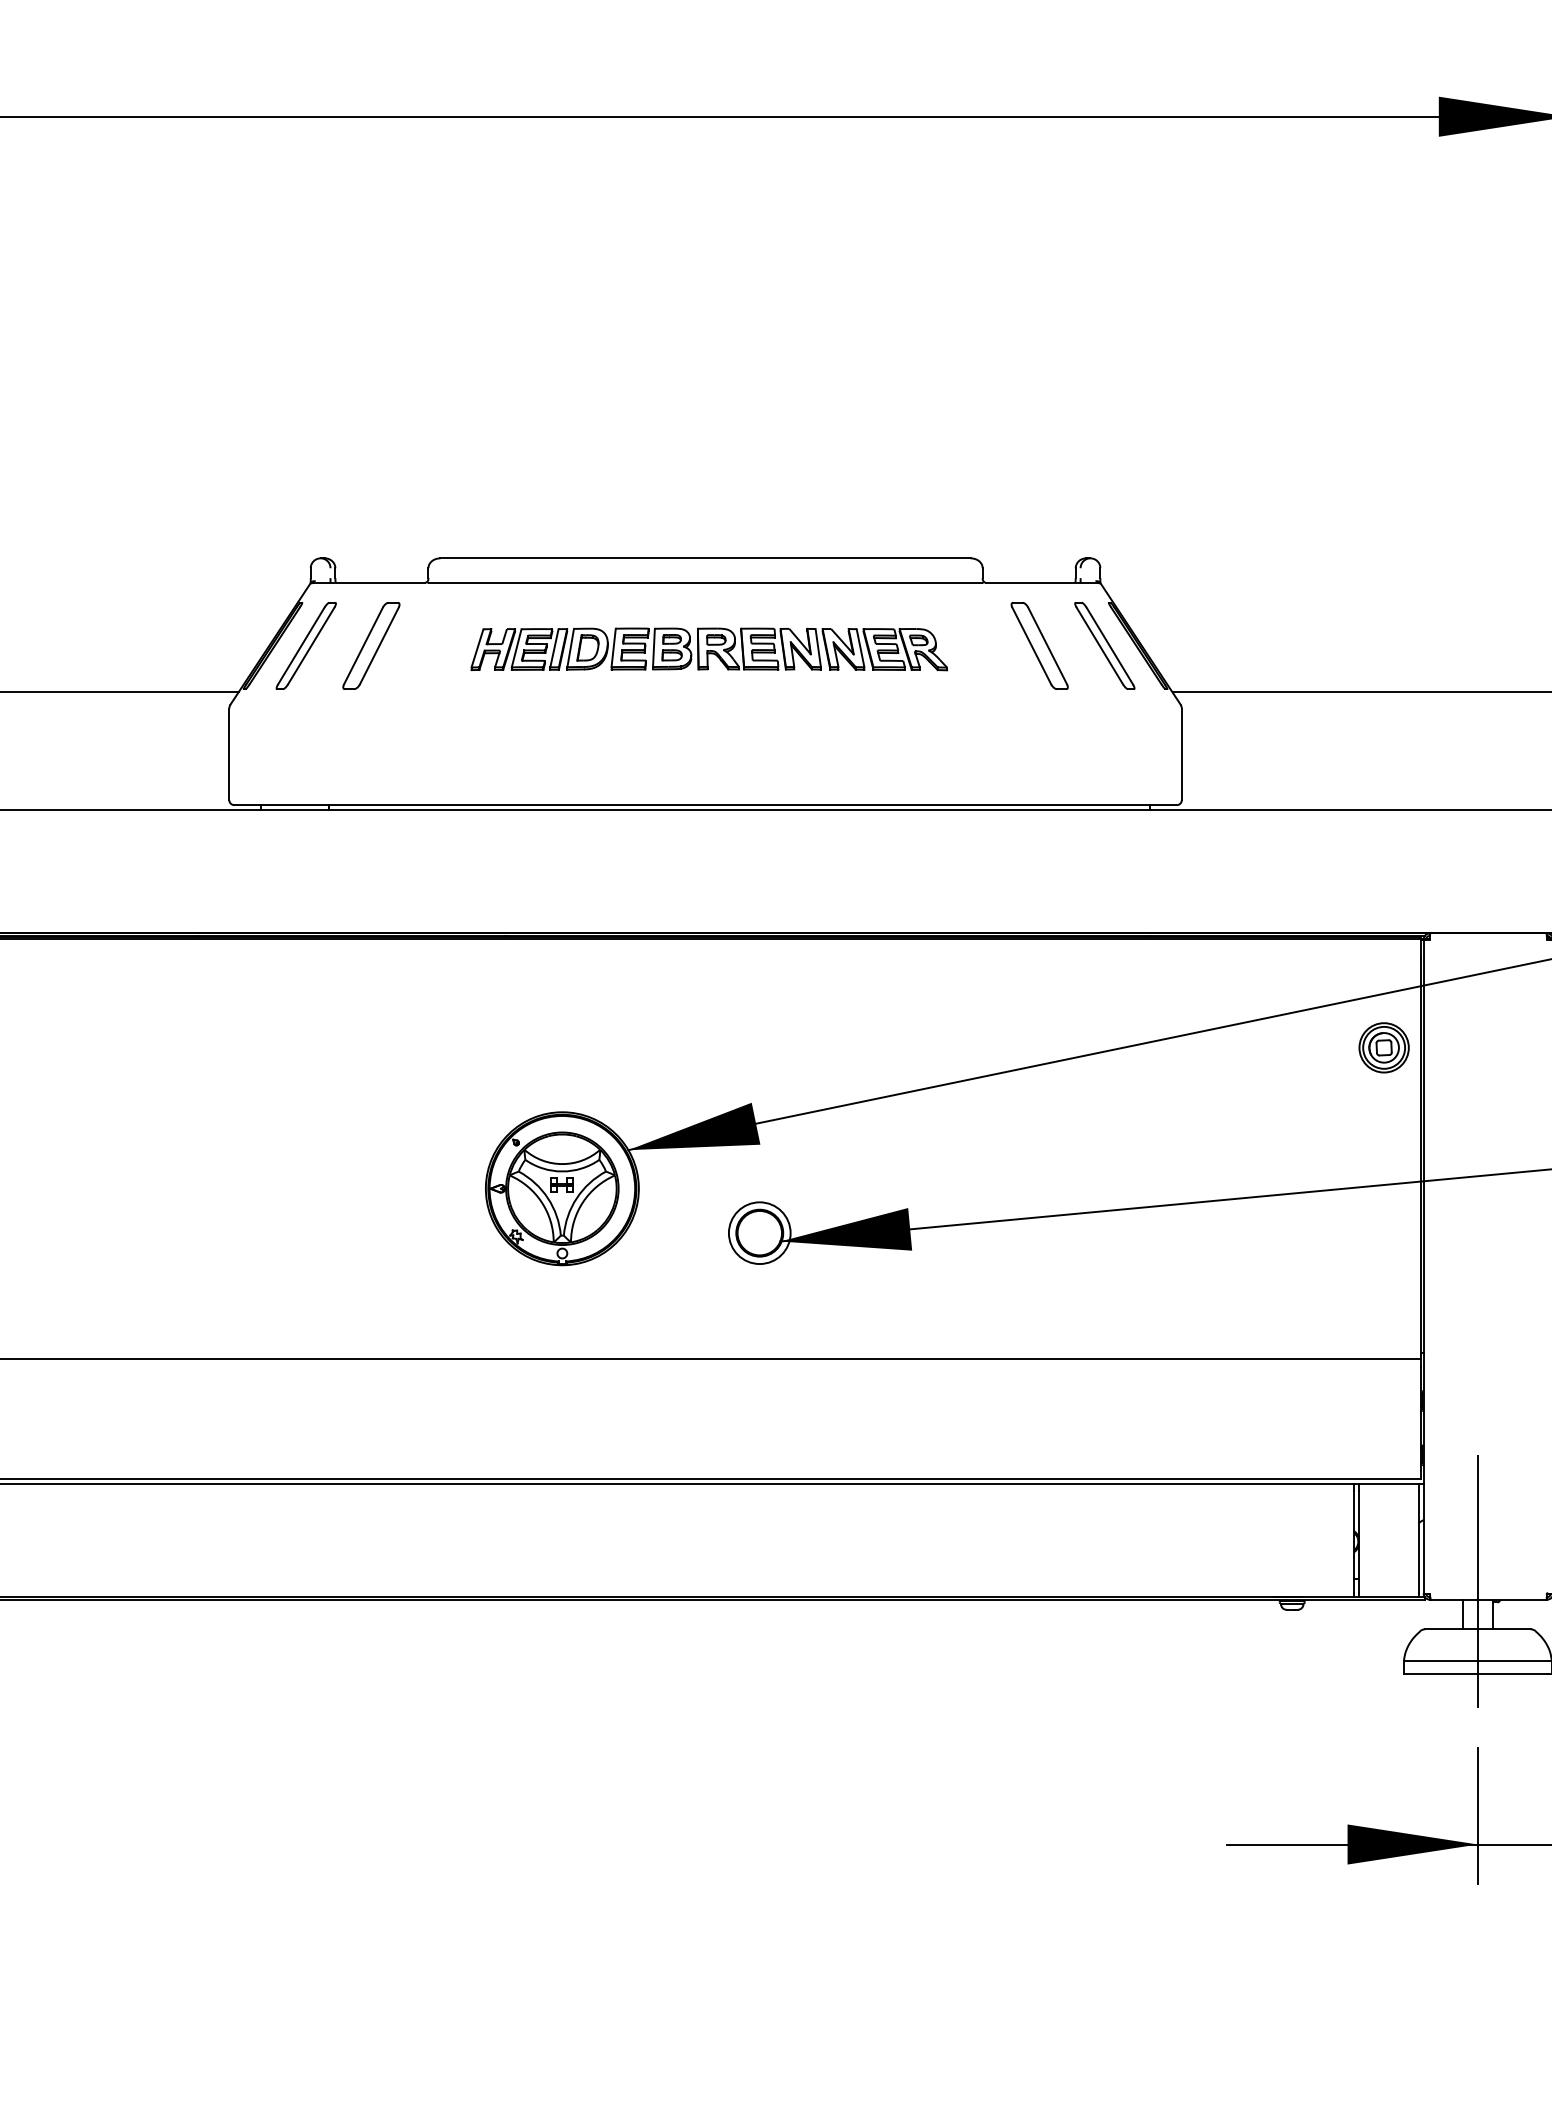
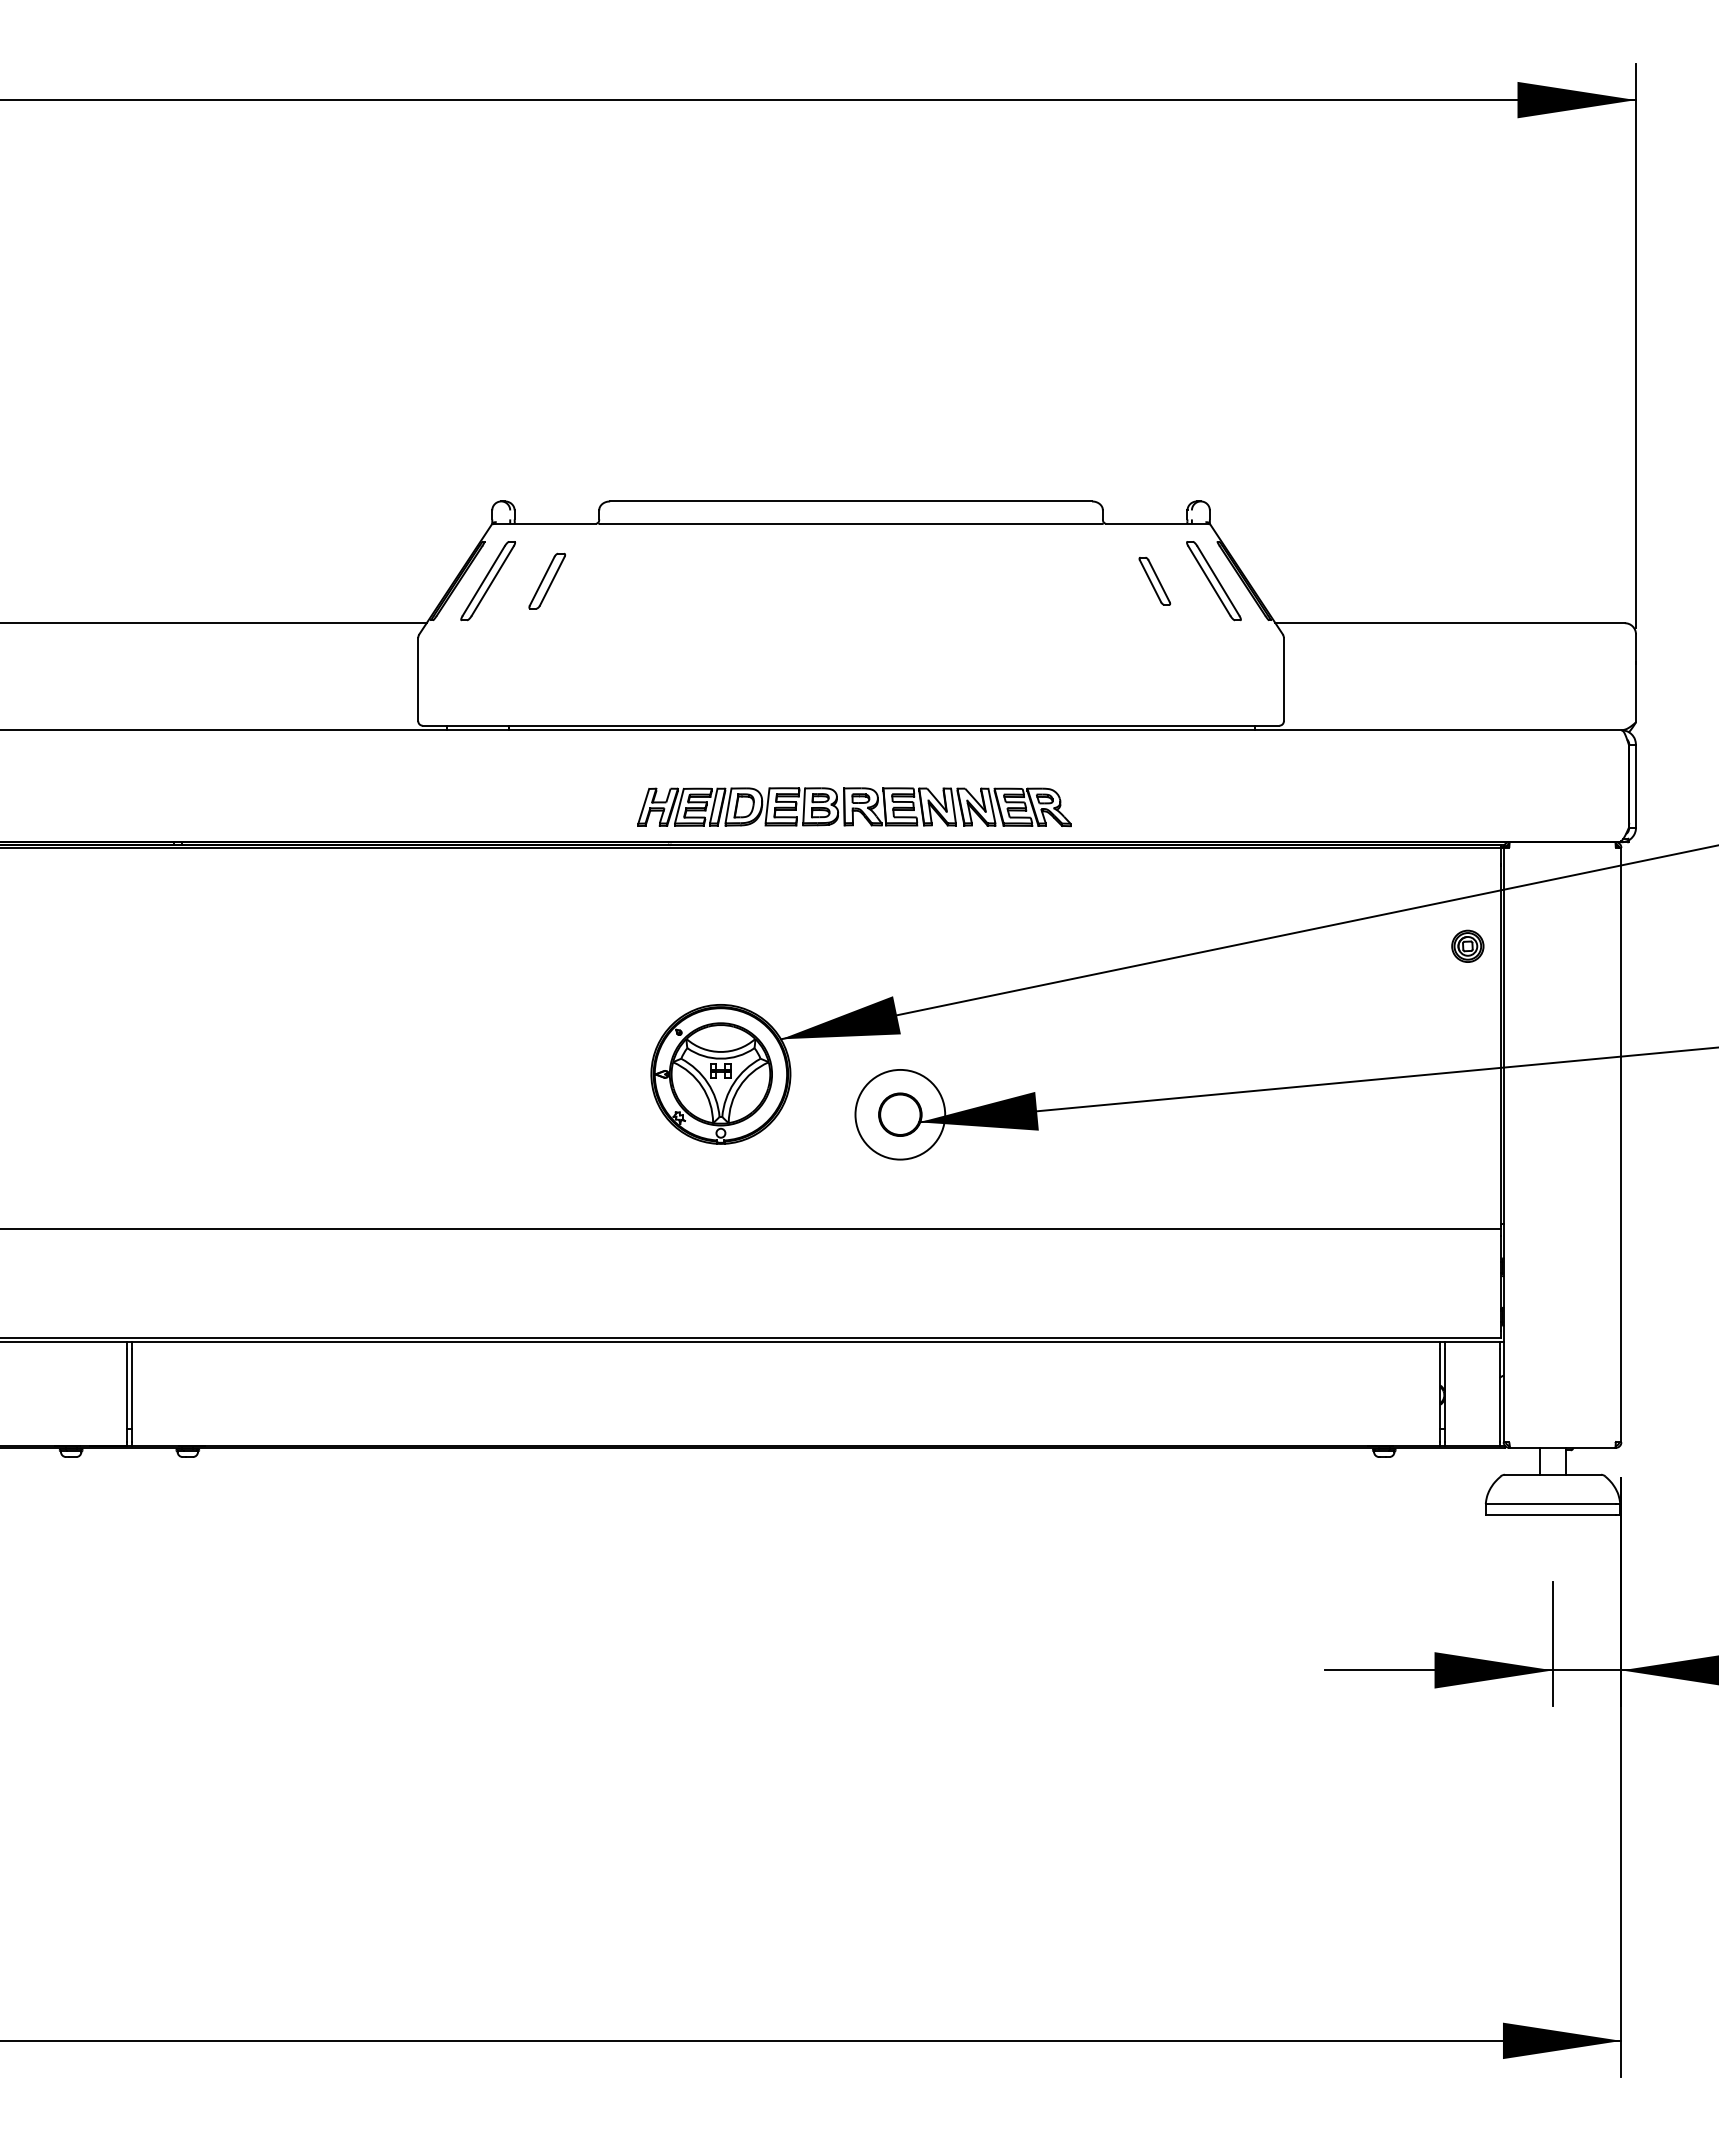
part: (370, 646) -> (546, 581), size x0.7
part: (1039, 646) -> (1154, 581), size x0.6
part: (709, 649) -> (854, 807), moved
part: (1383, 1048) -> (1467, 946), size x0.7
circle: (759, 1232) -> (900, 1114), size x1.6
line: (1478, 1581) -> (1553, 1431), removed

